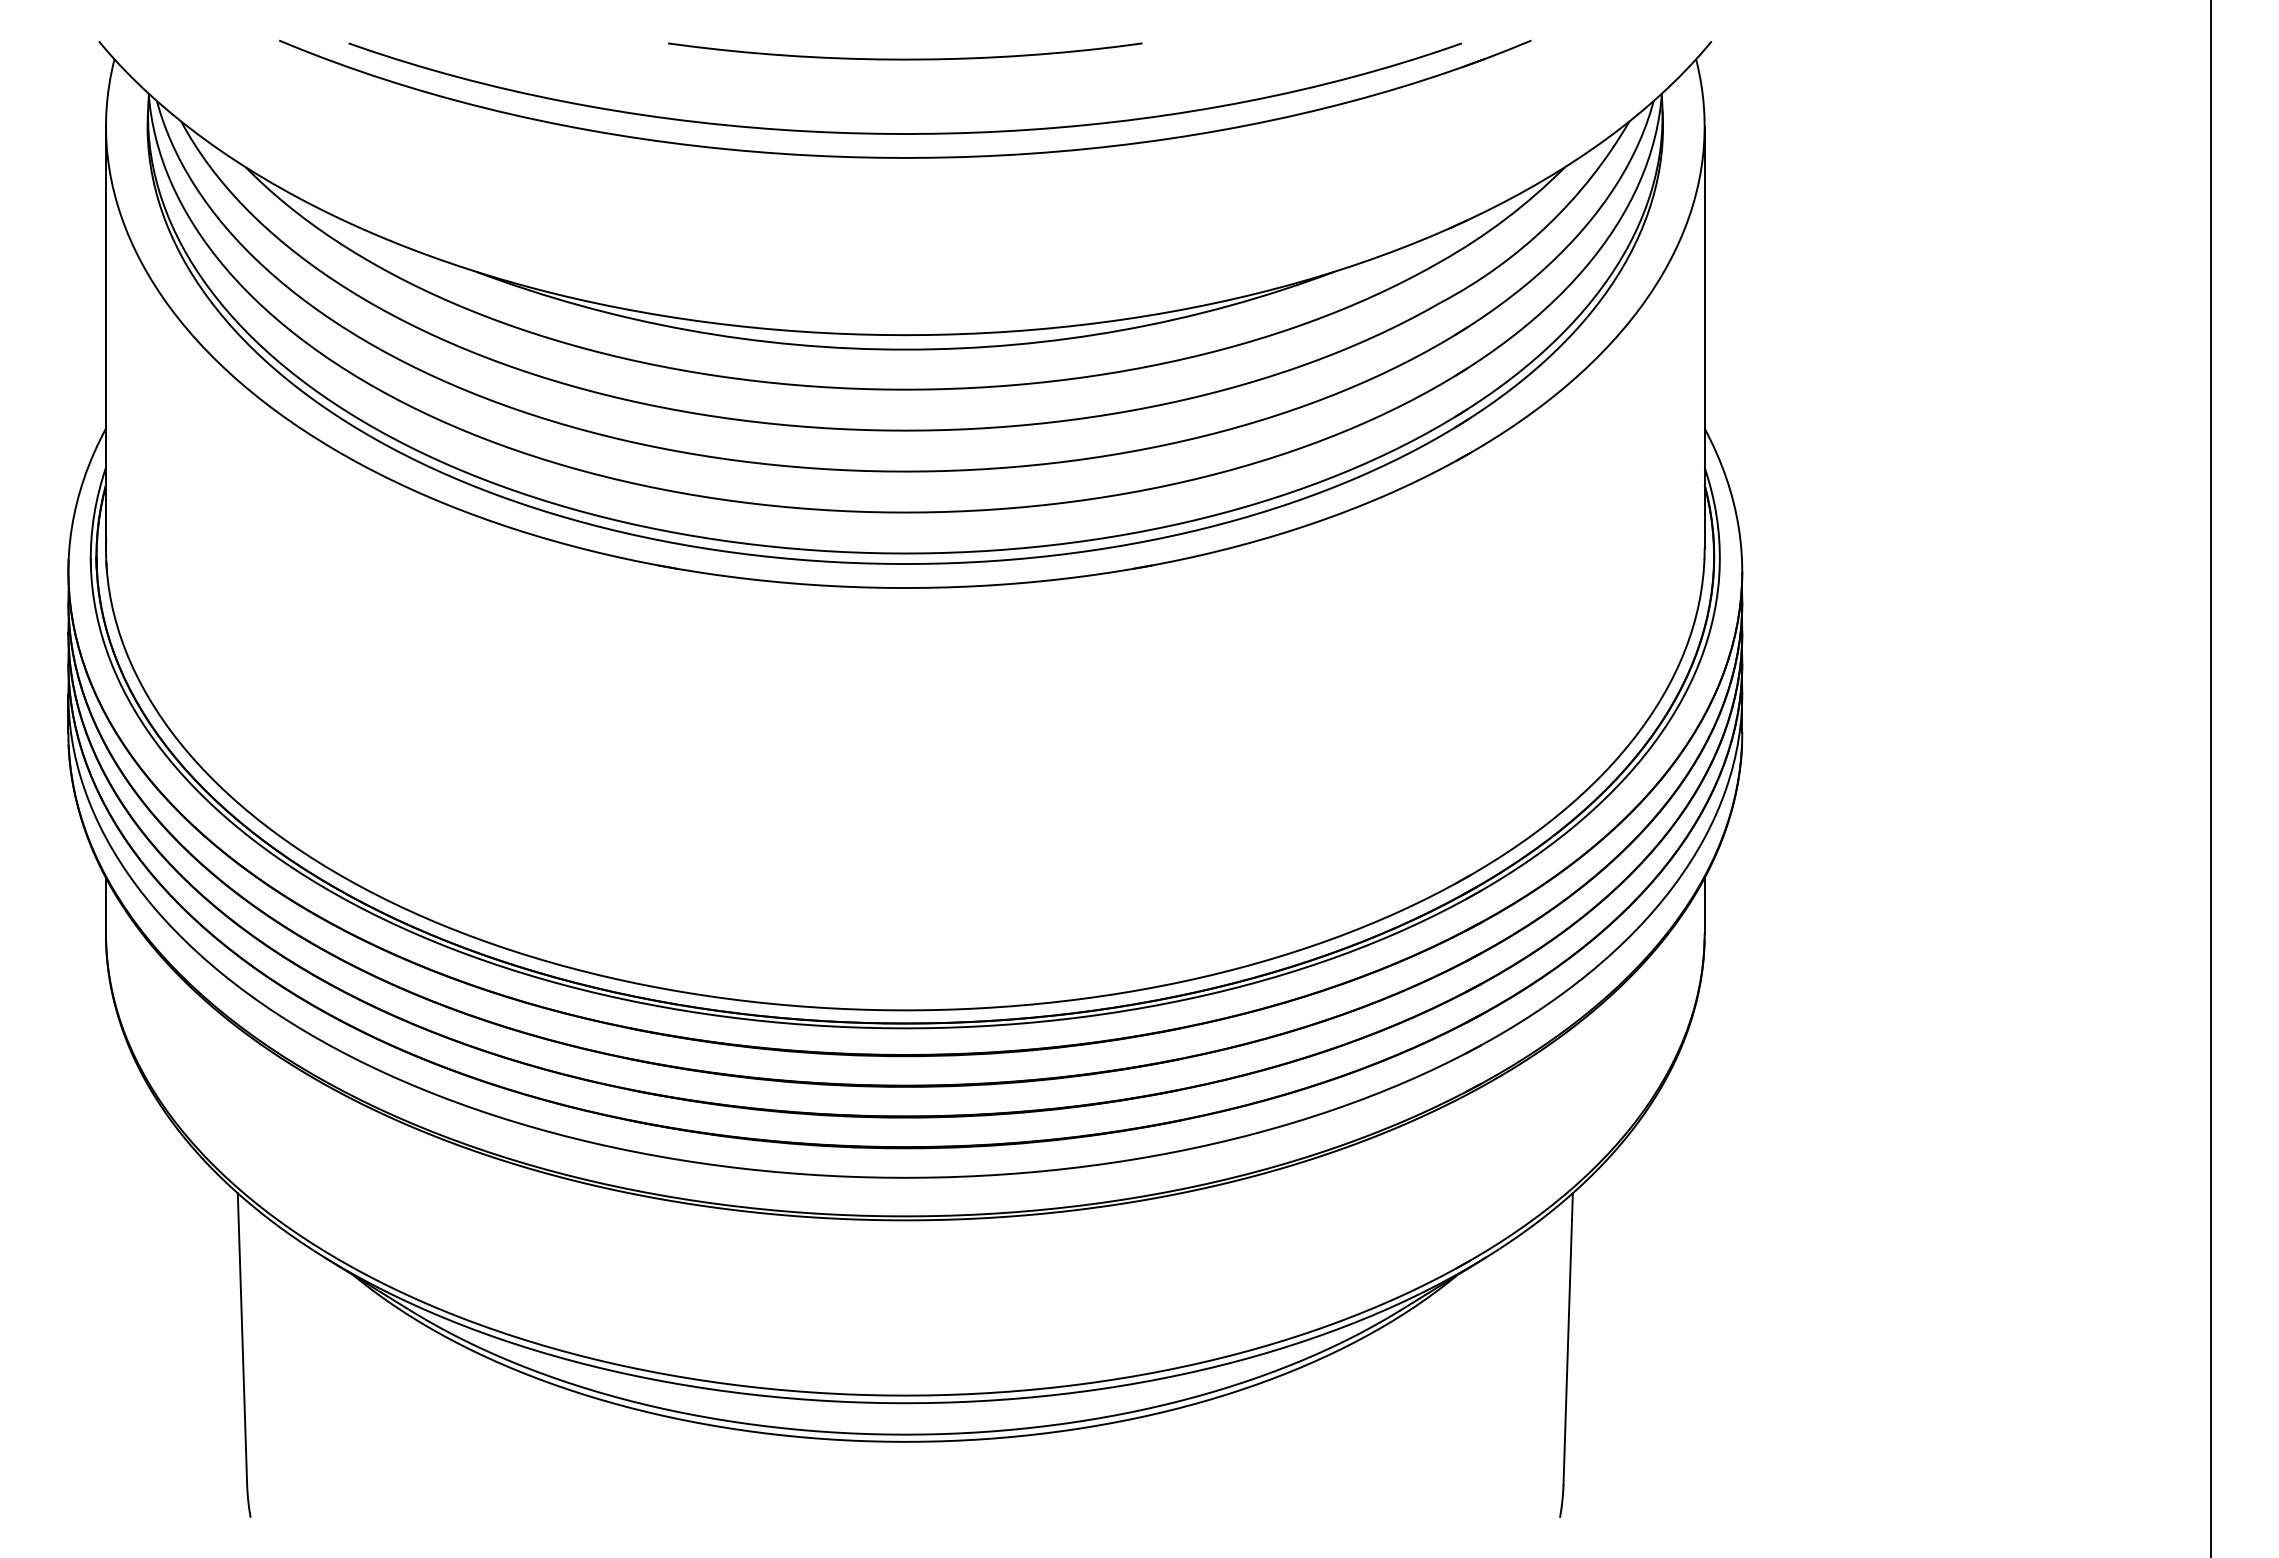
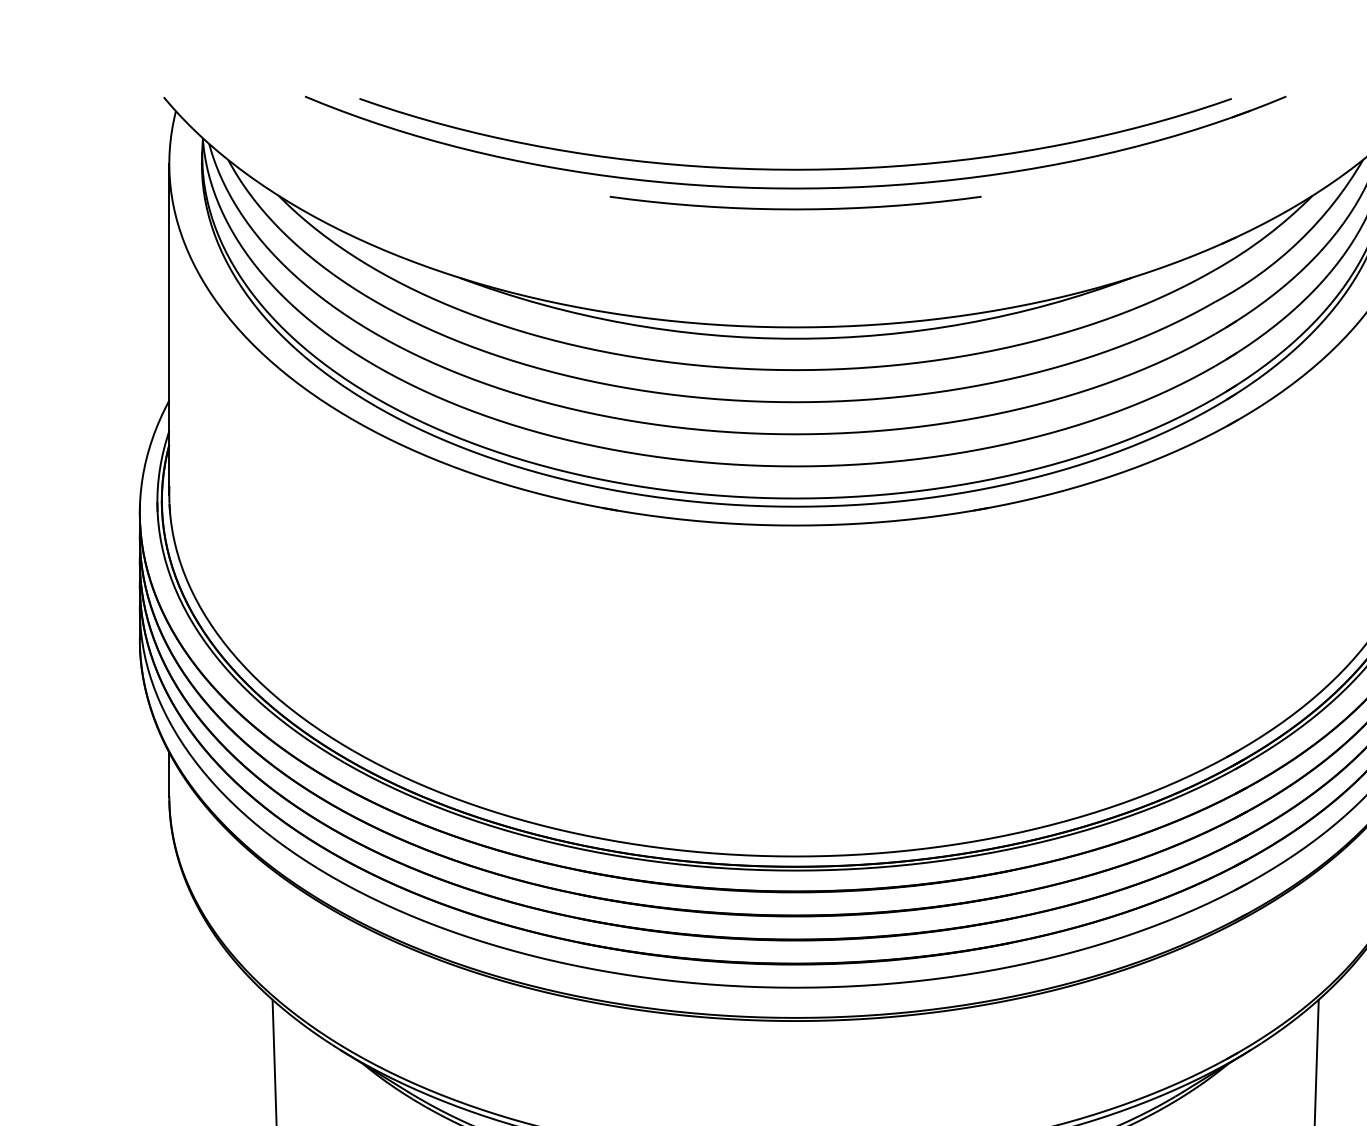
curve: (905, 58) -> (795, 208), moved

